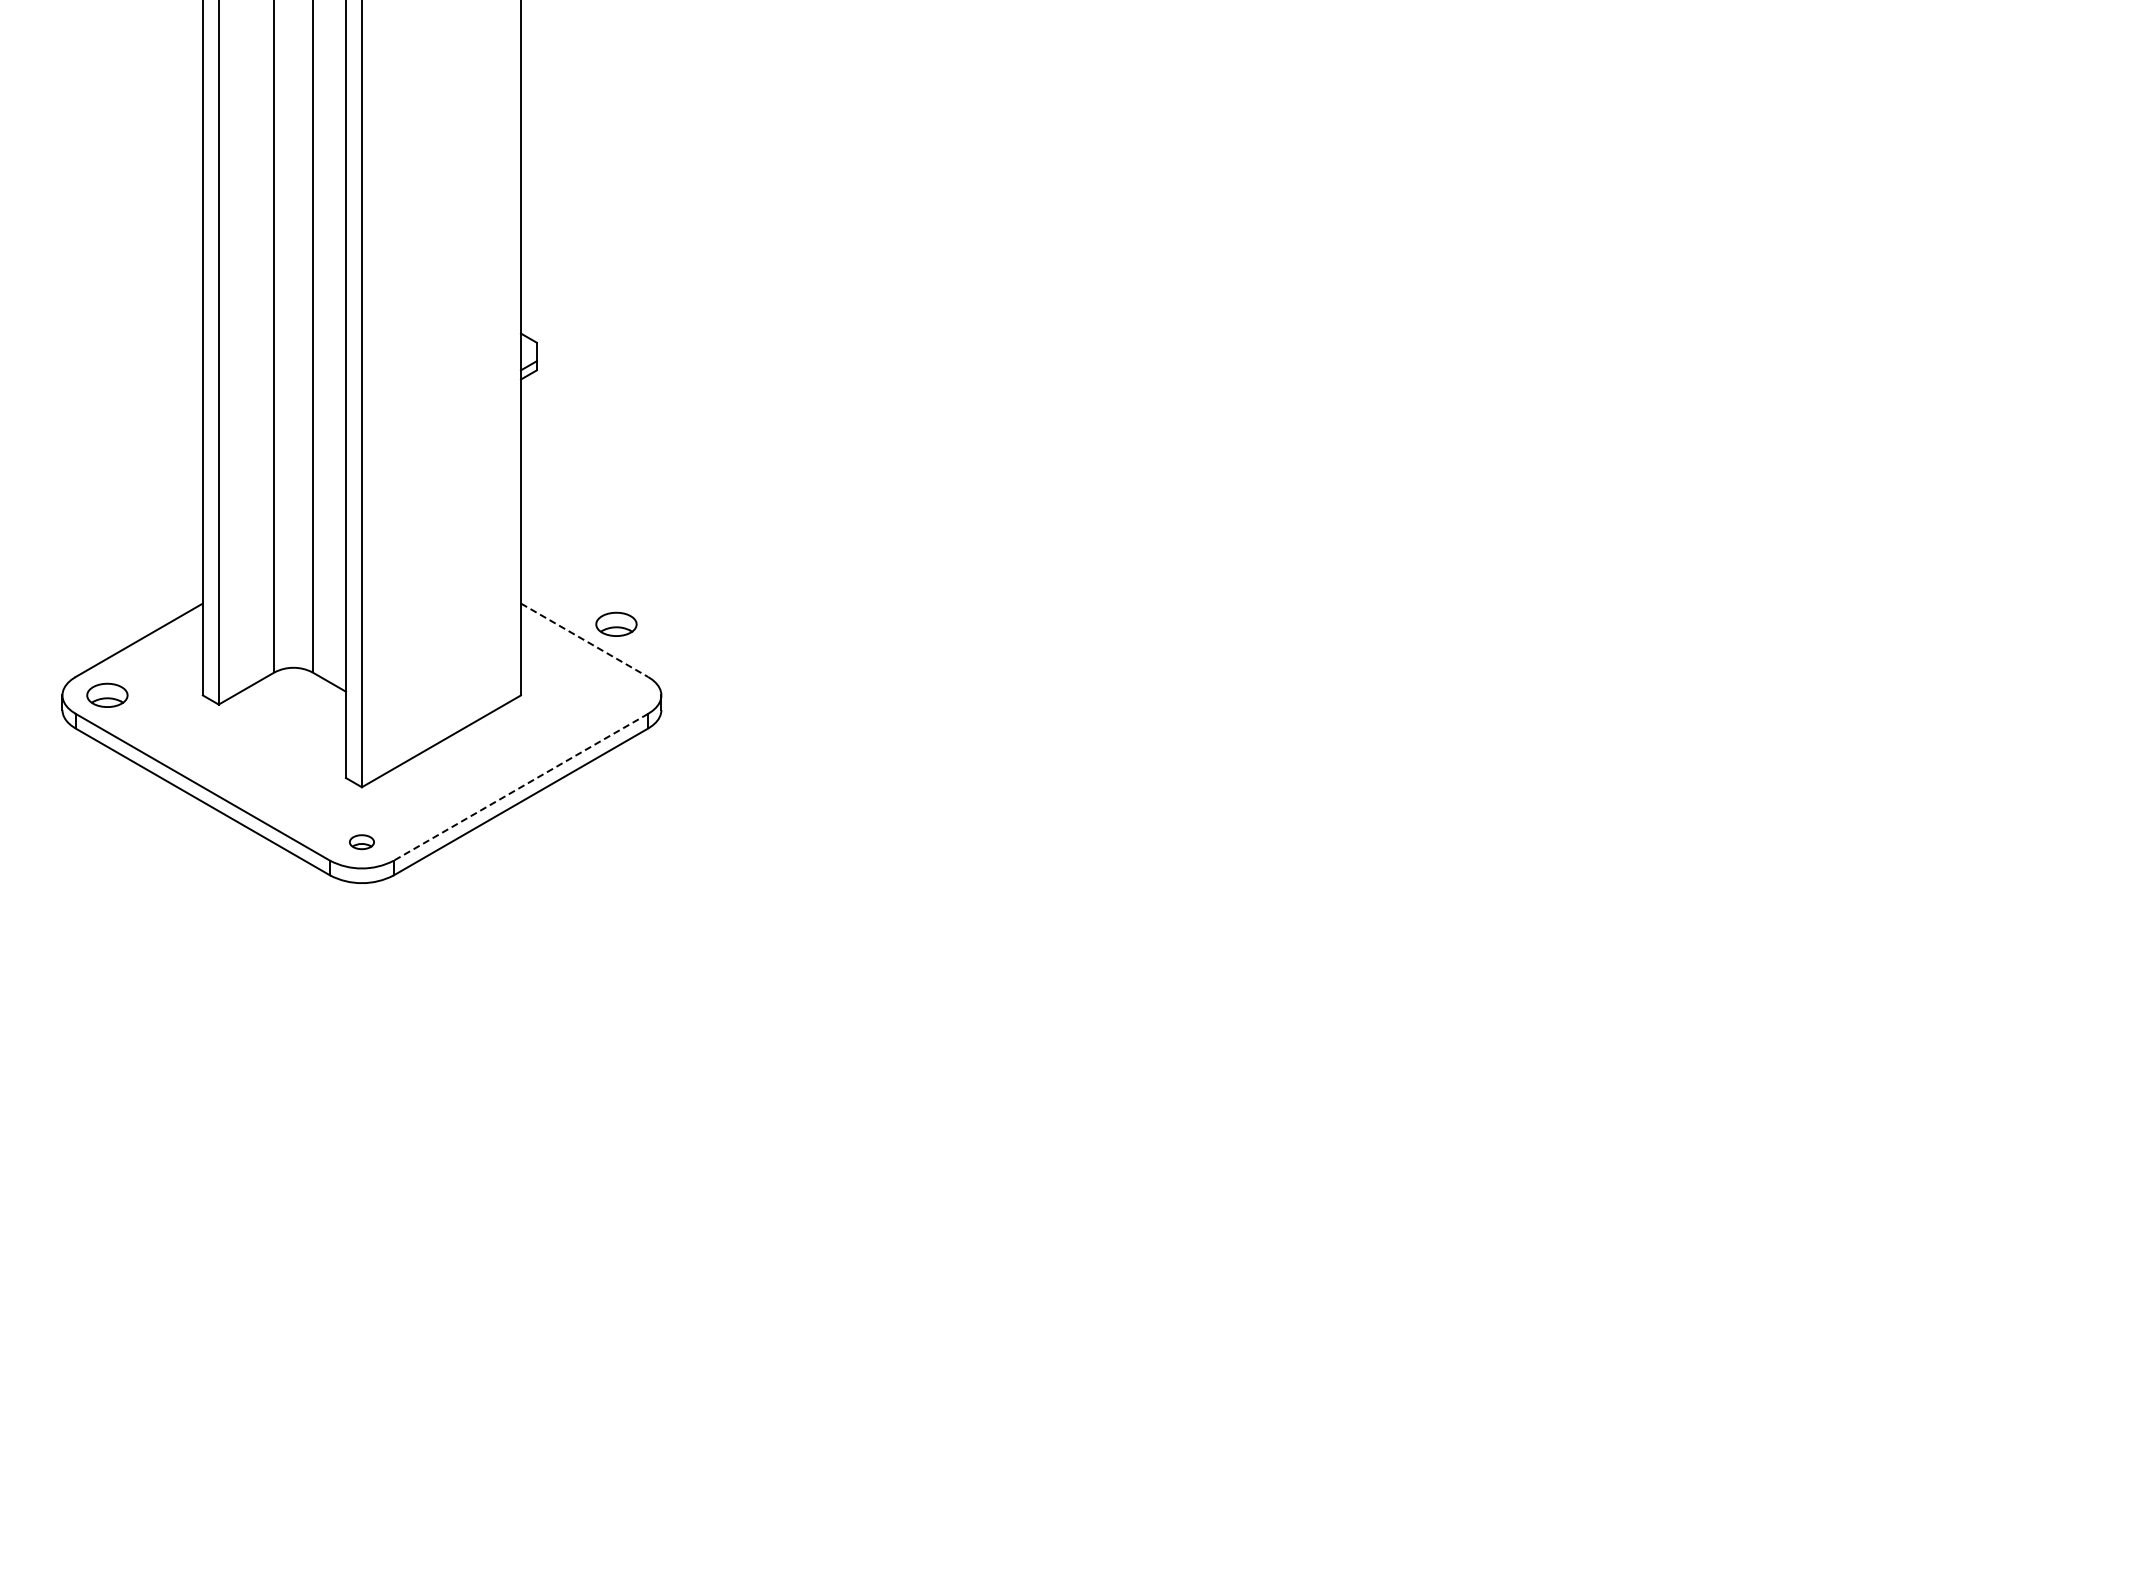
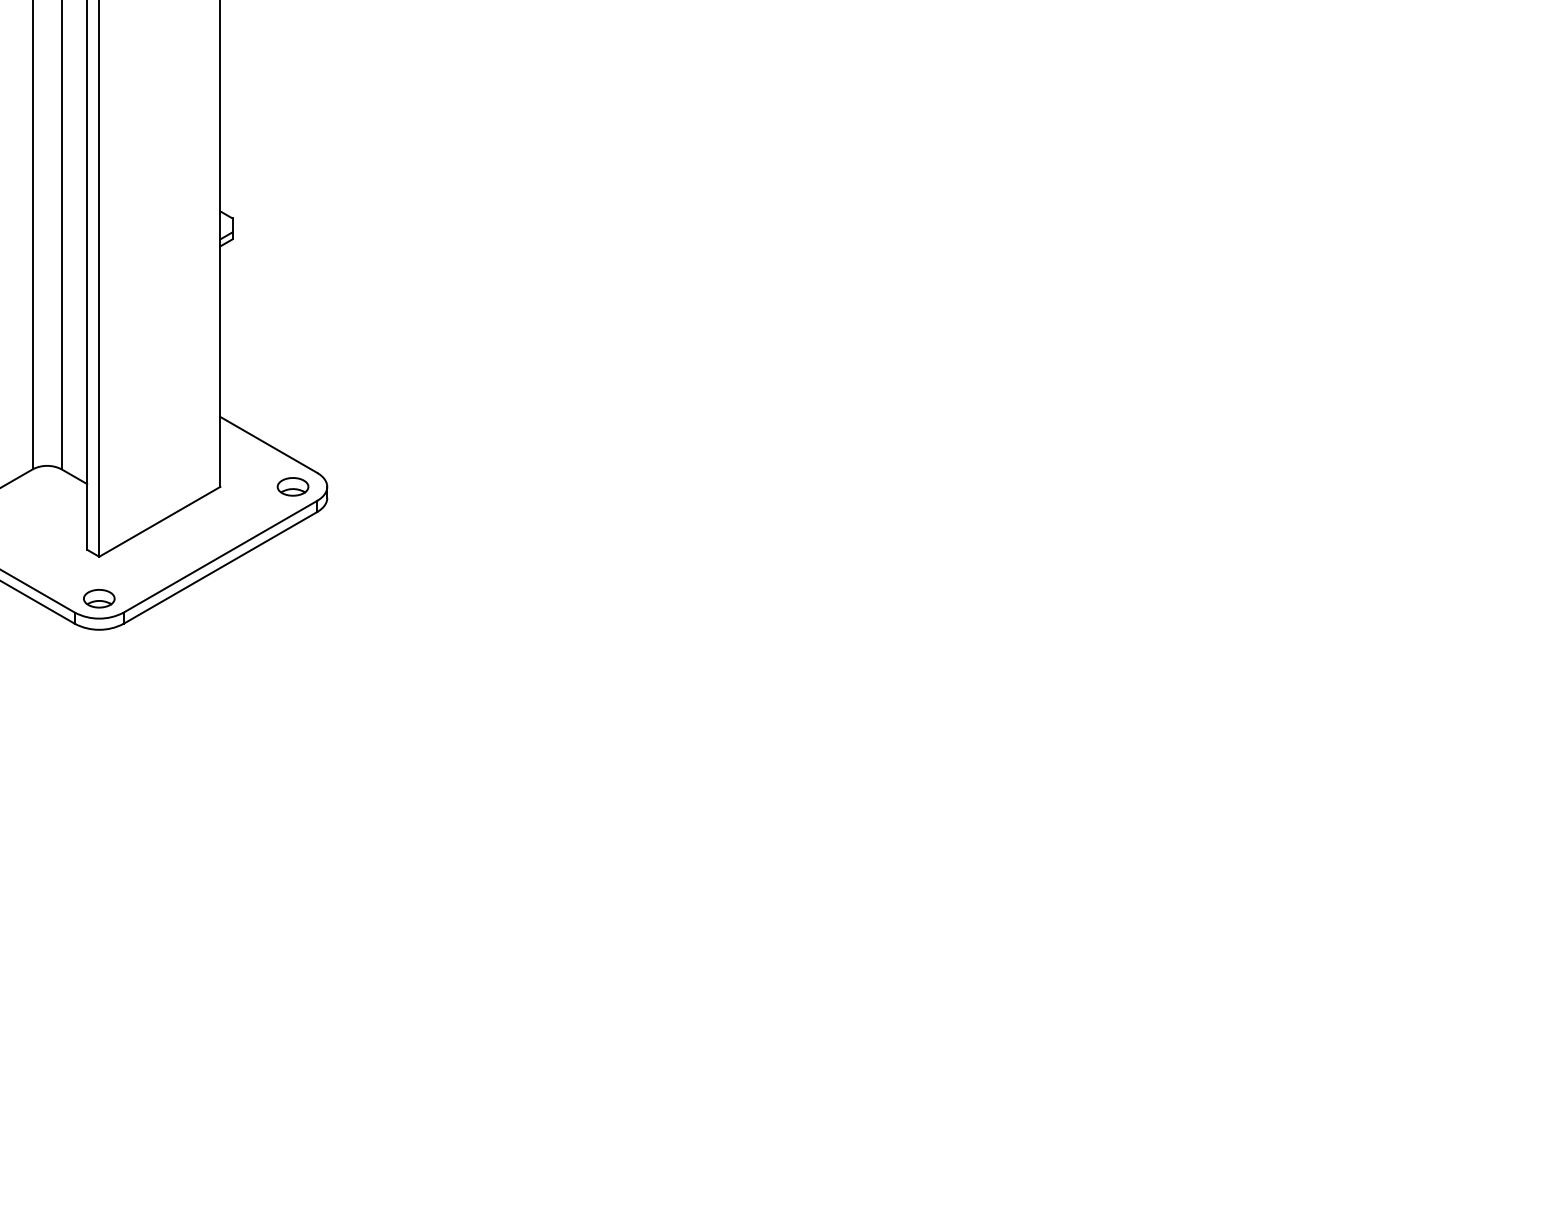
part: (616, 623) -> (293, 486), moved
line: (585, 640) -> (269, 445), dashed -> solid
line: (521, 787) -> (220, 556), dashed -> solid
part: (361, 841) -> (98, 598), size x1.67

